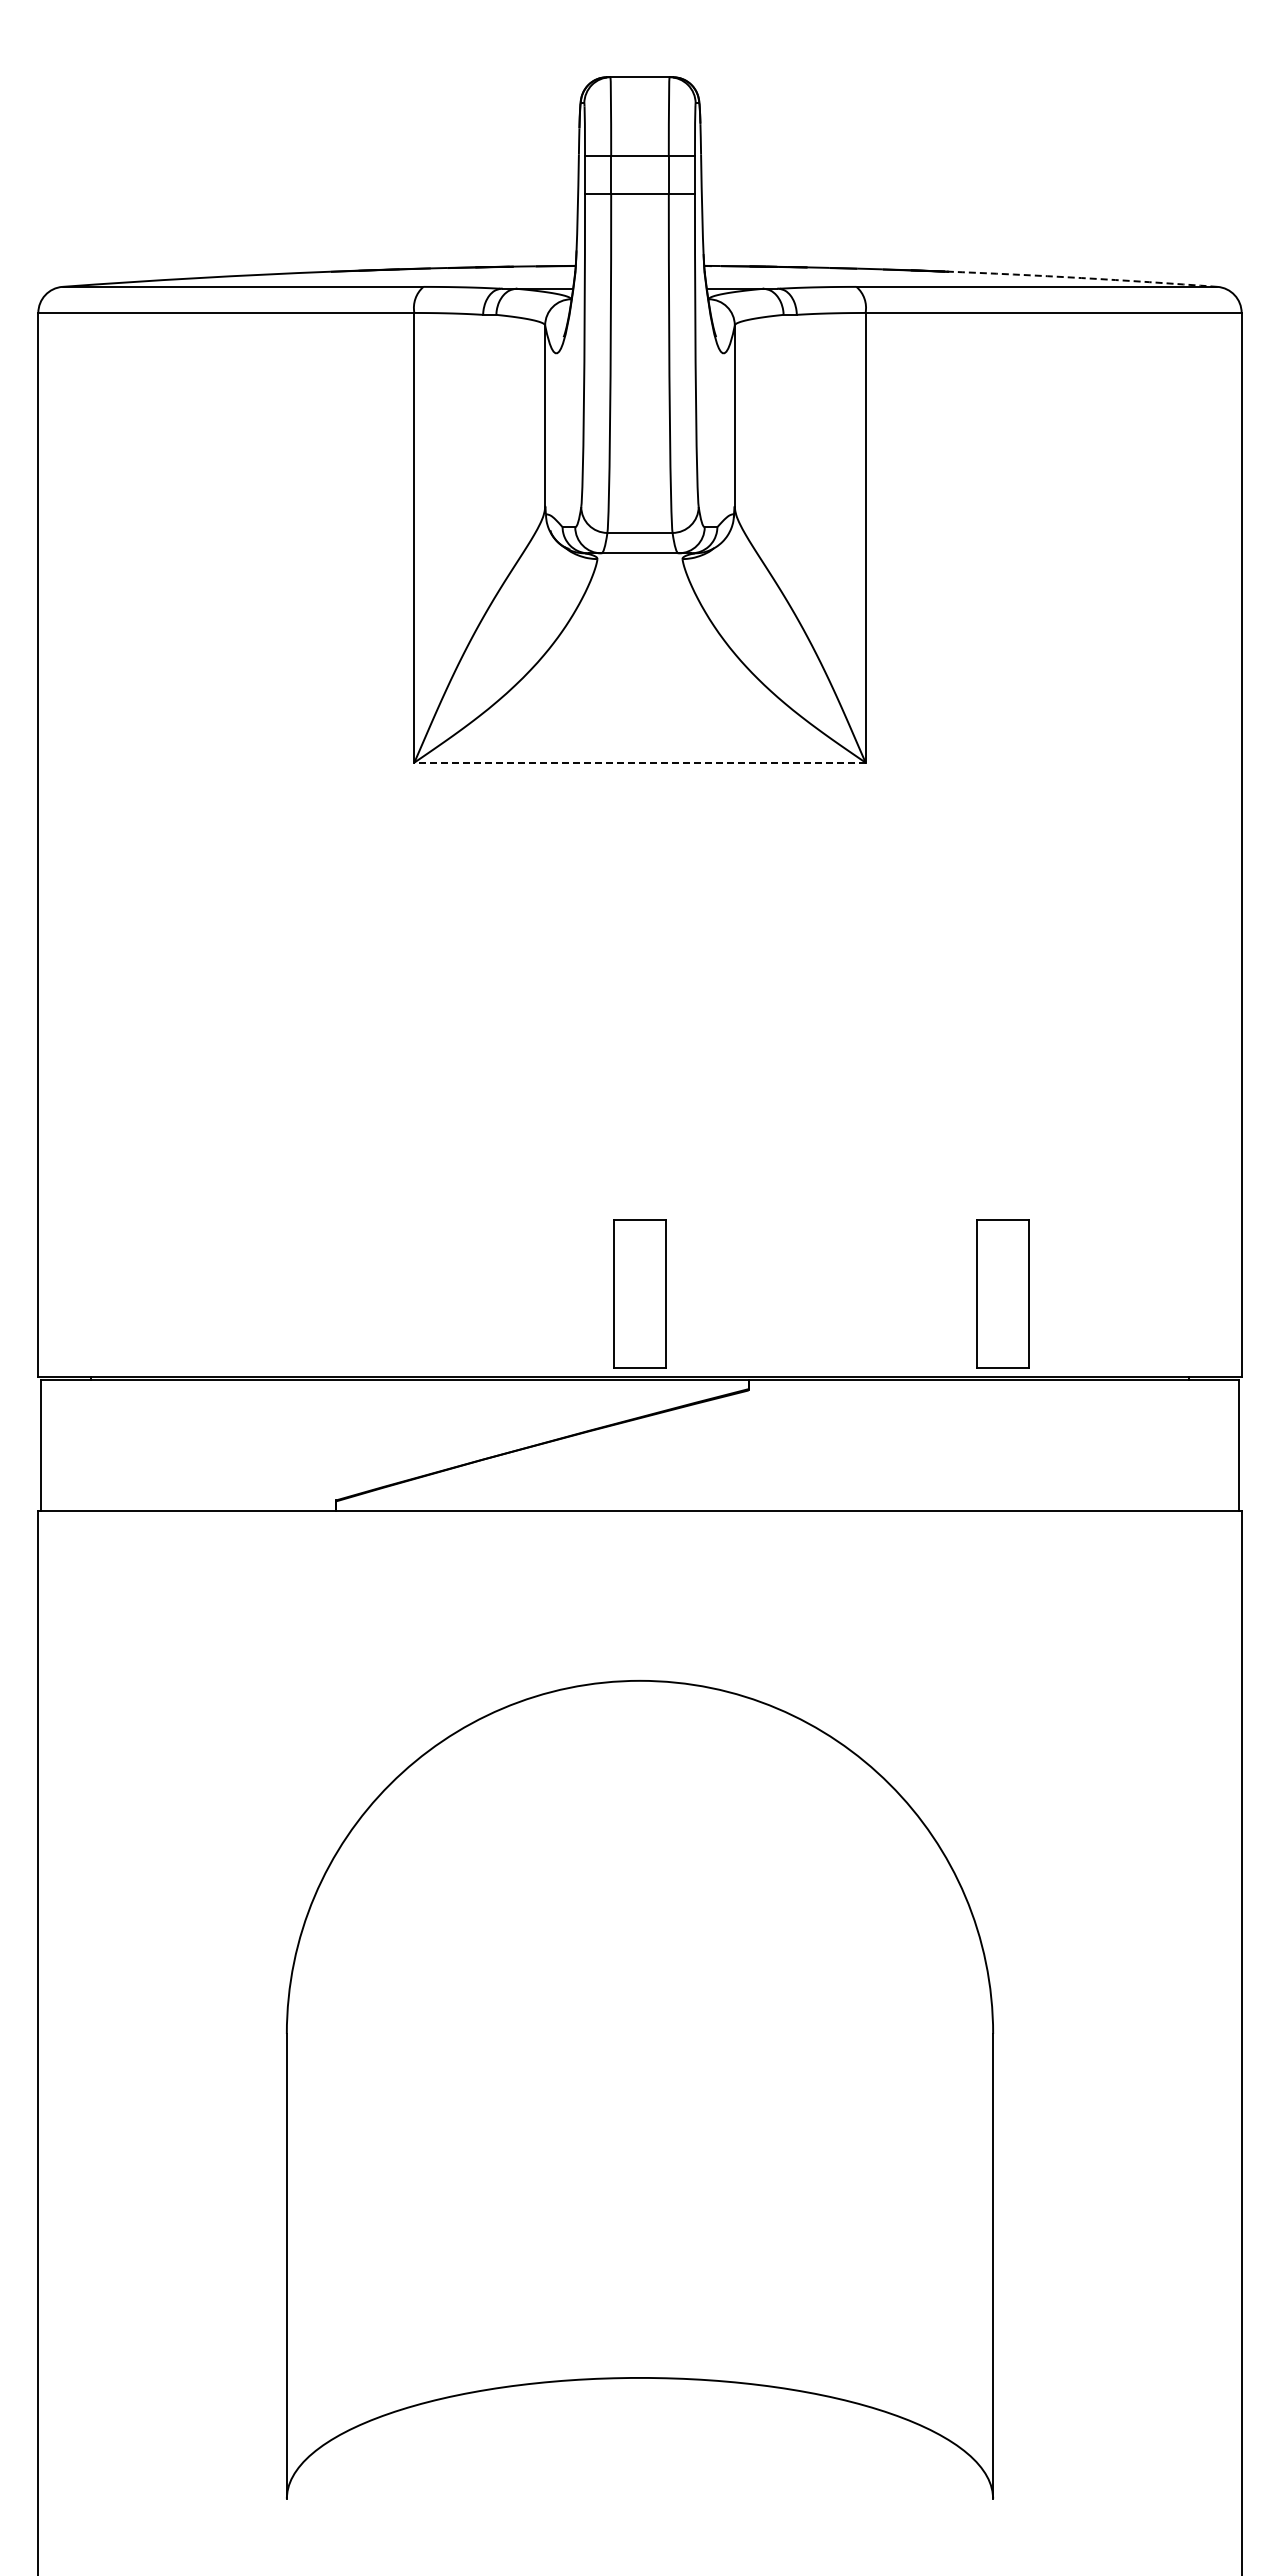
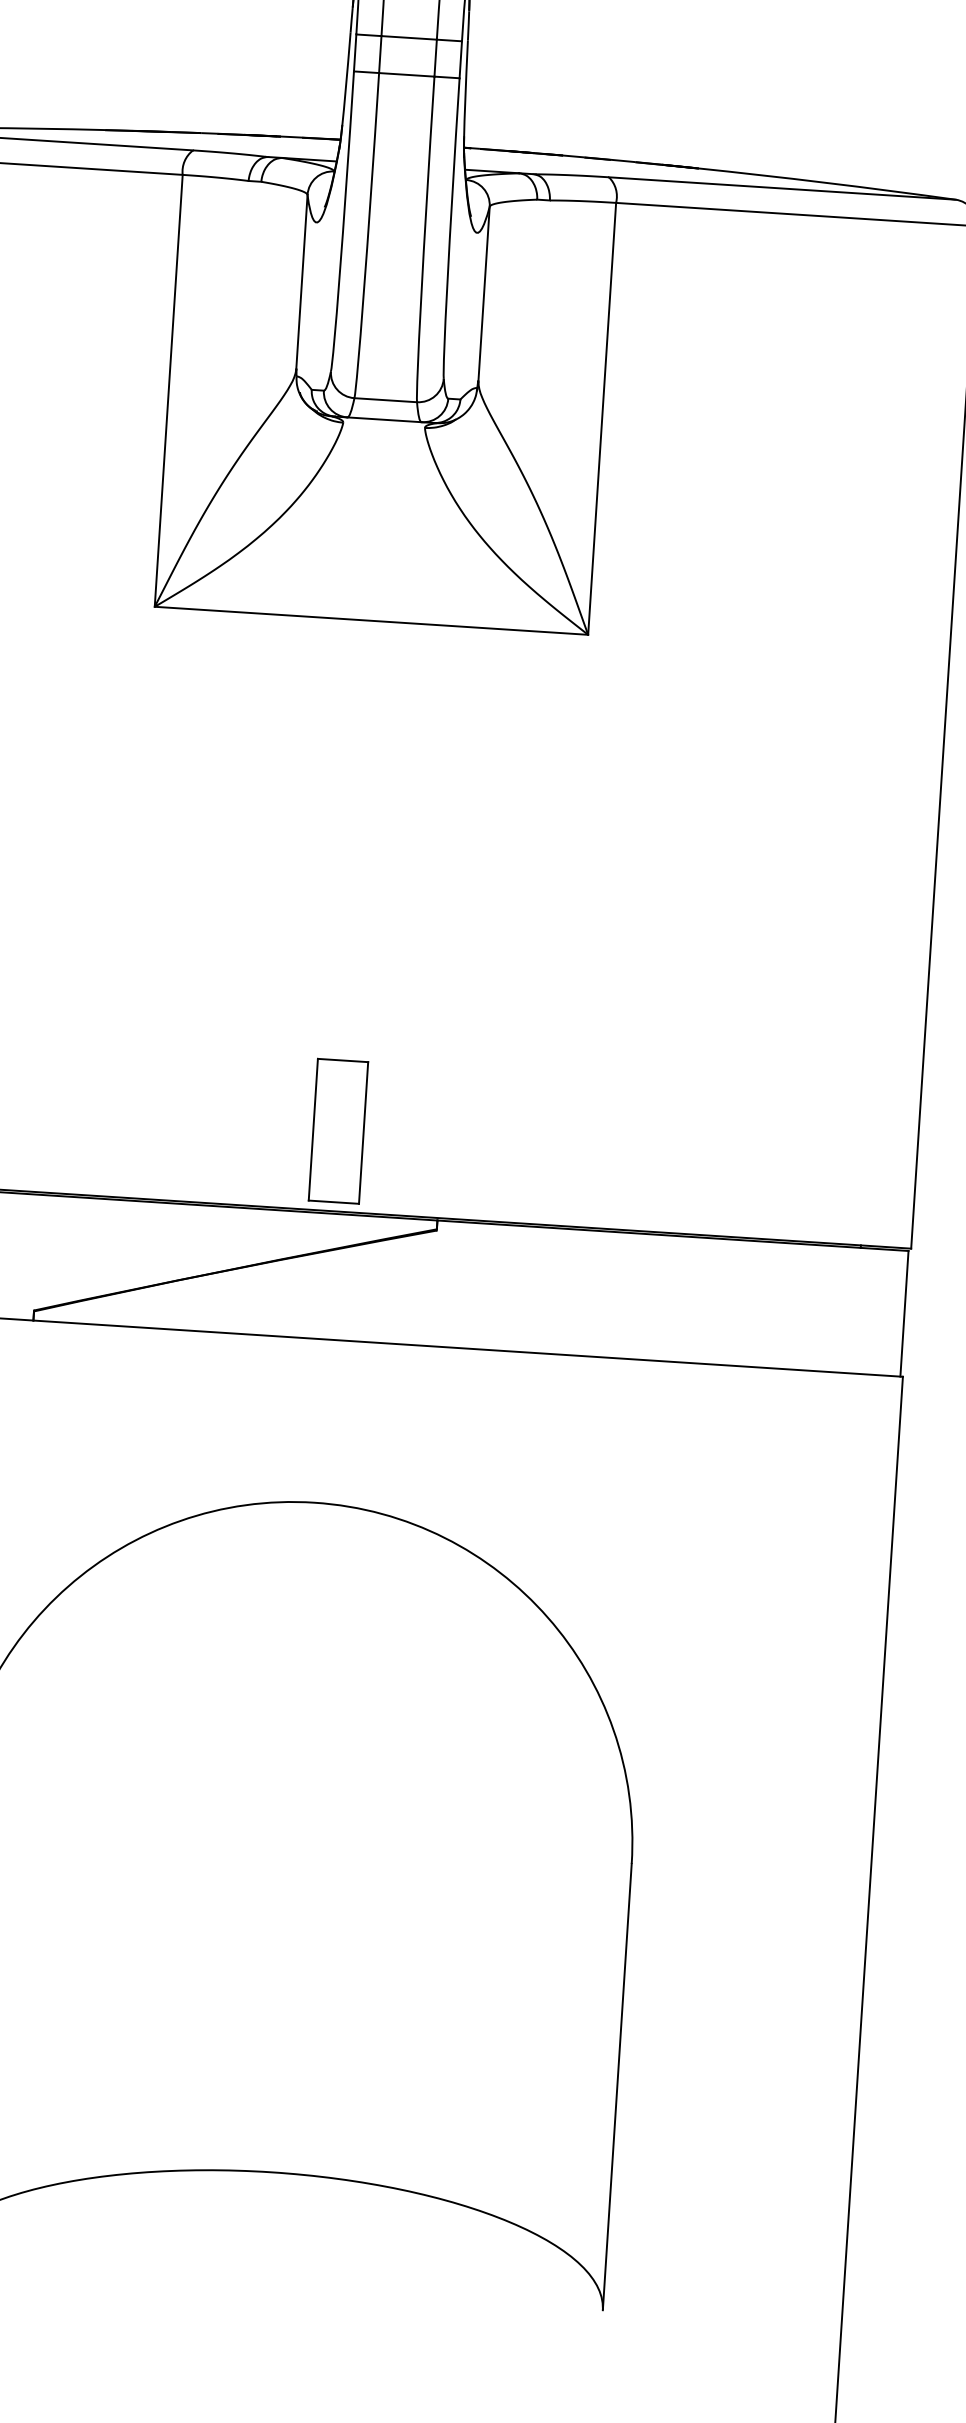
arc: (1081, 278) -> (825, 183), dashed -> solid
line: (640, 762) -> (371, 620), dashed -> solid
part: (1002, 1293) -> (686, 1153), removed

